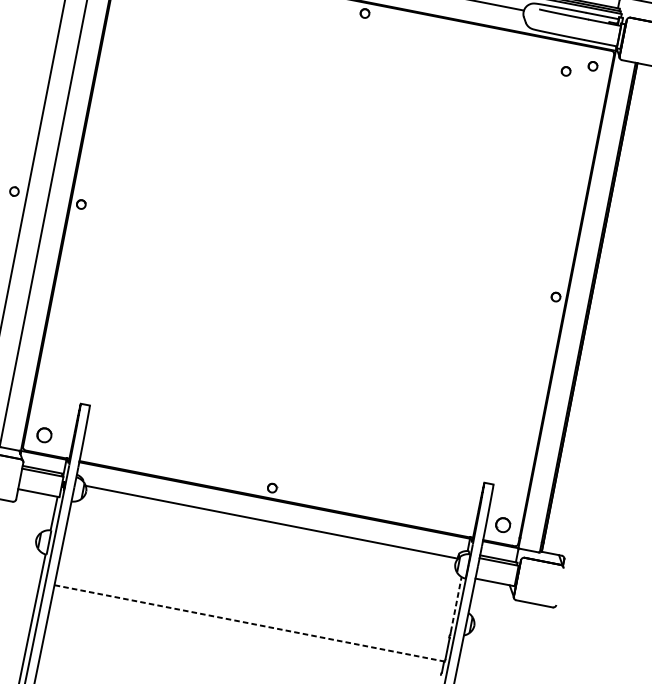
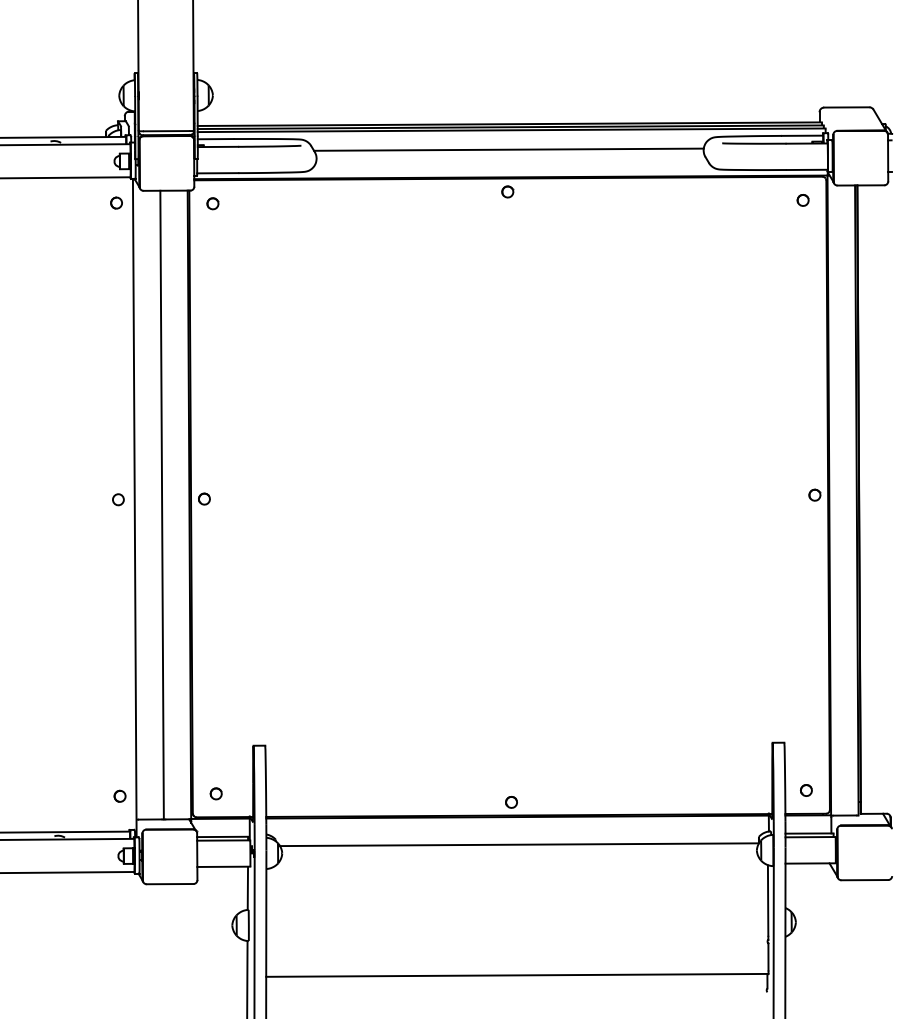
part: (565, 71) -> (770, 213), removed
part: (43, 434) -> (215, 793), size x0.62
part: (503, 525) -> (806, 790), size x0.62
line: (456, 604) -> (768, 900), dashed -> solid
line: (249, 623) -> (516, 975), dashed -> solid

